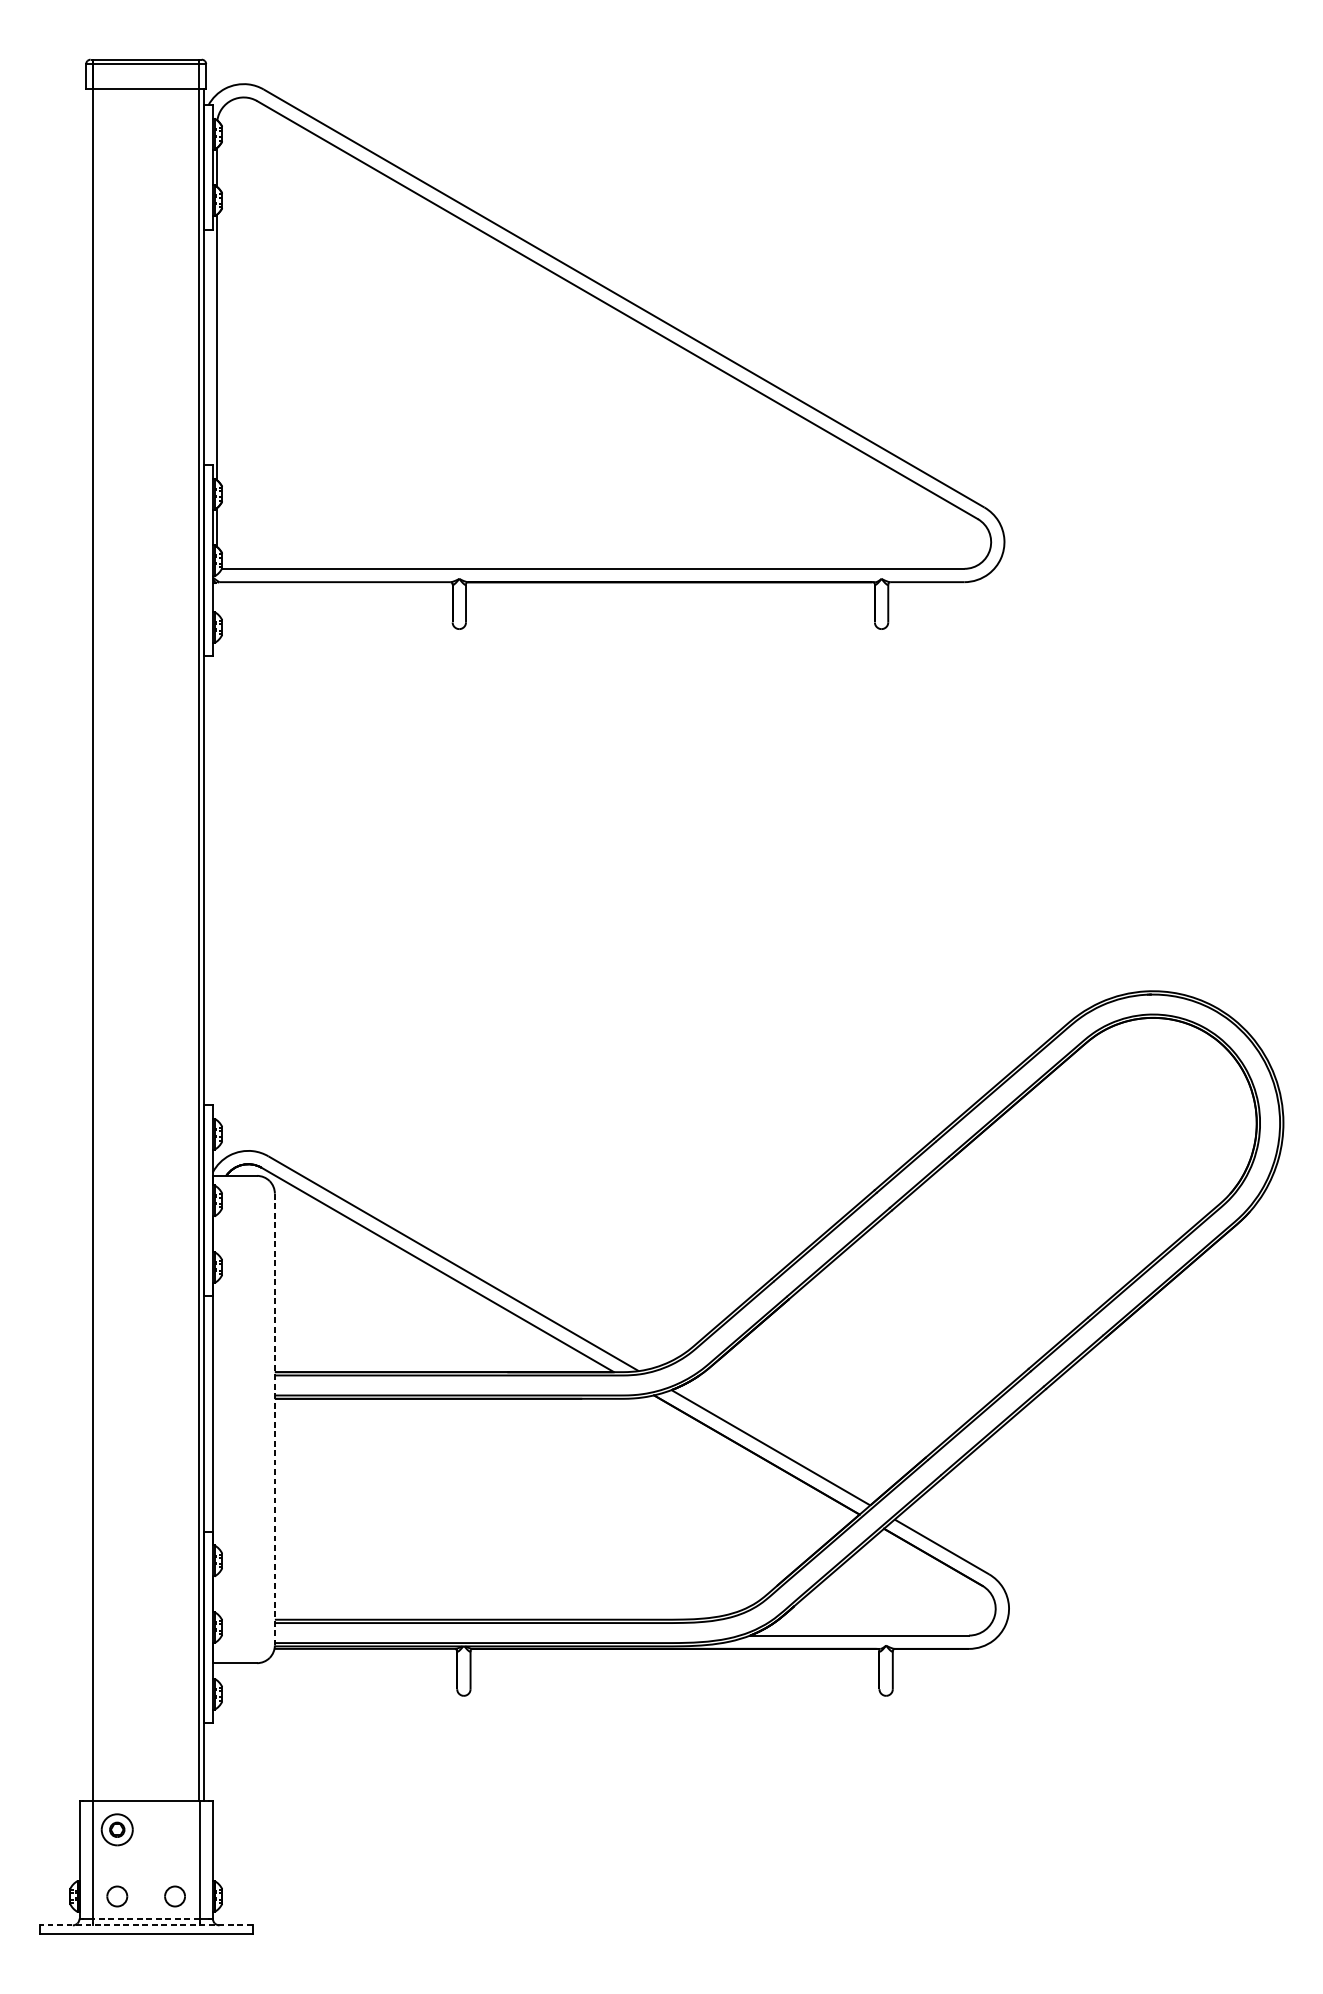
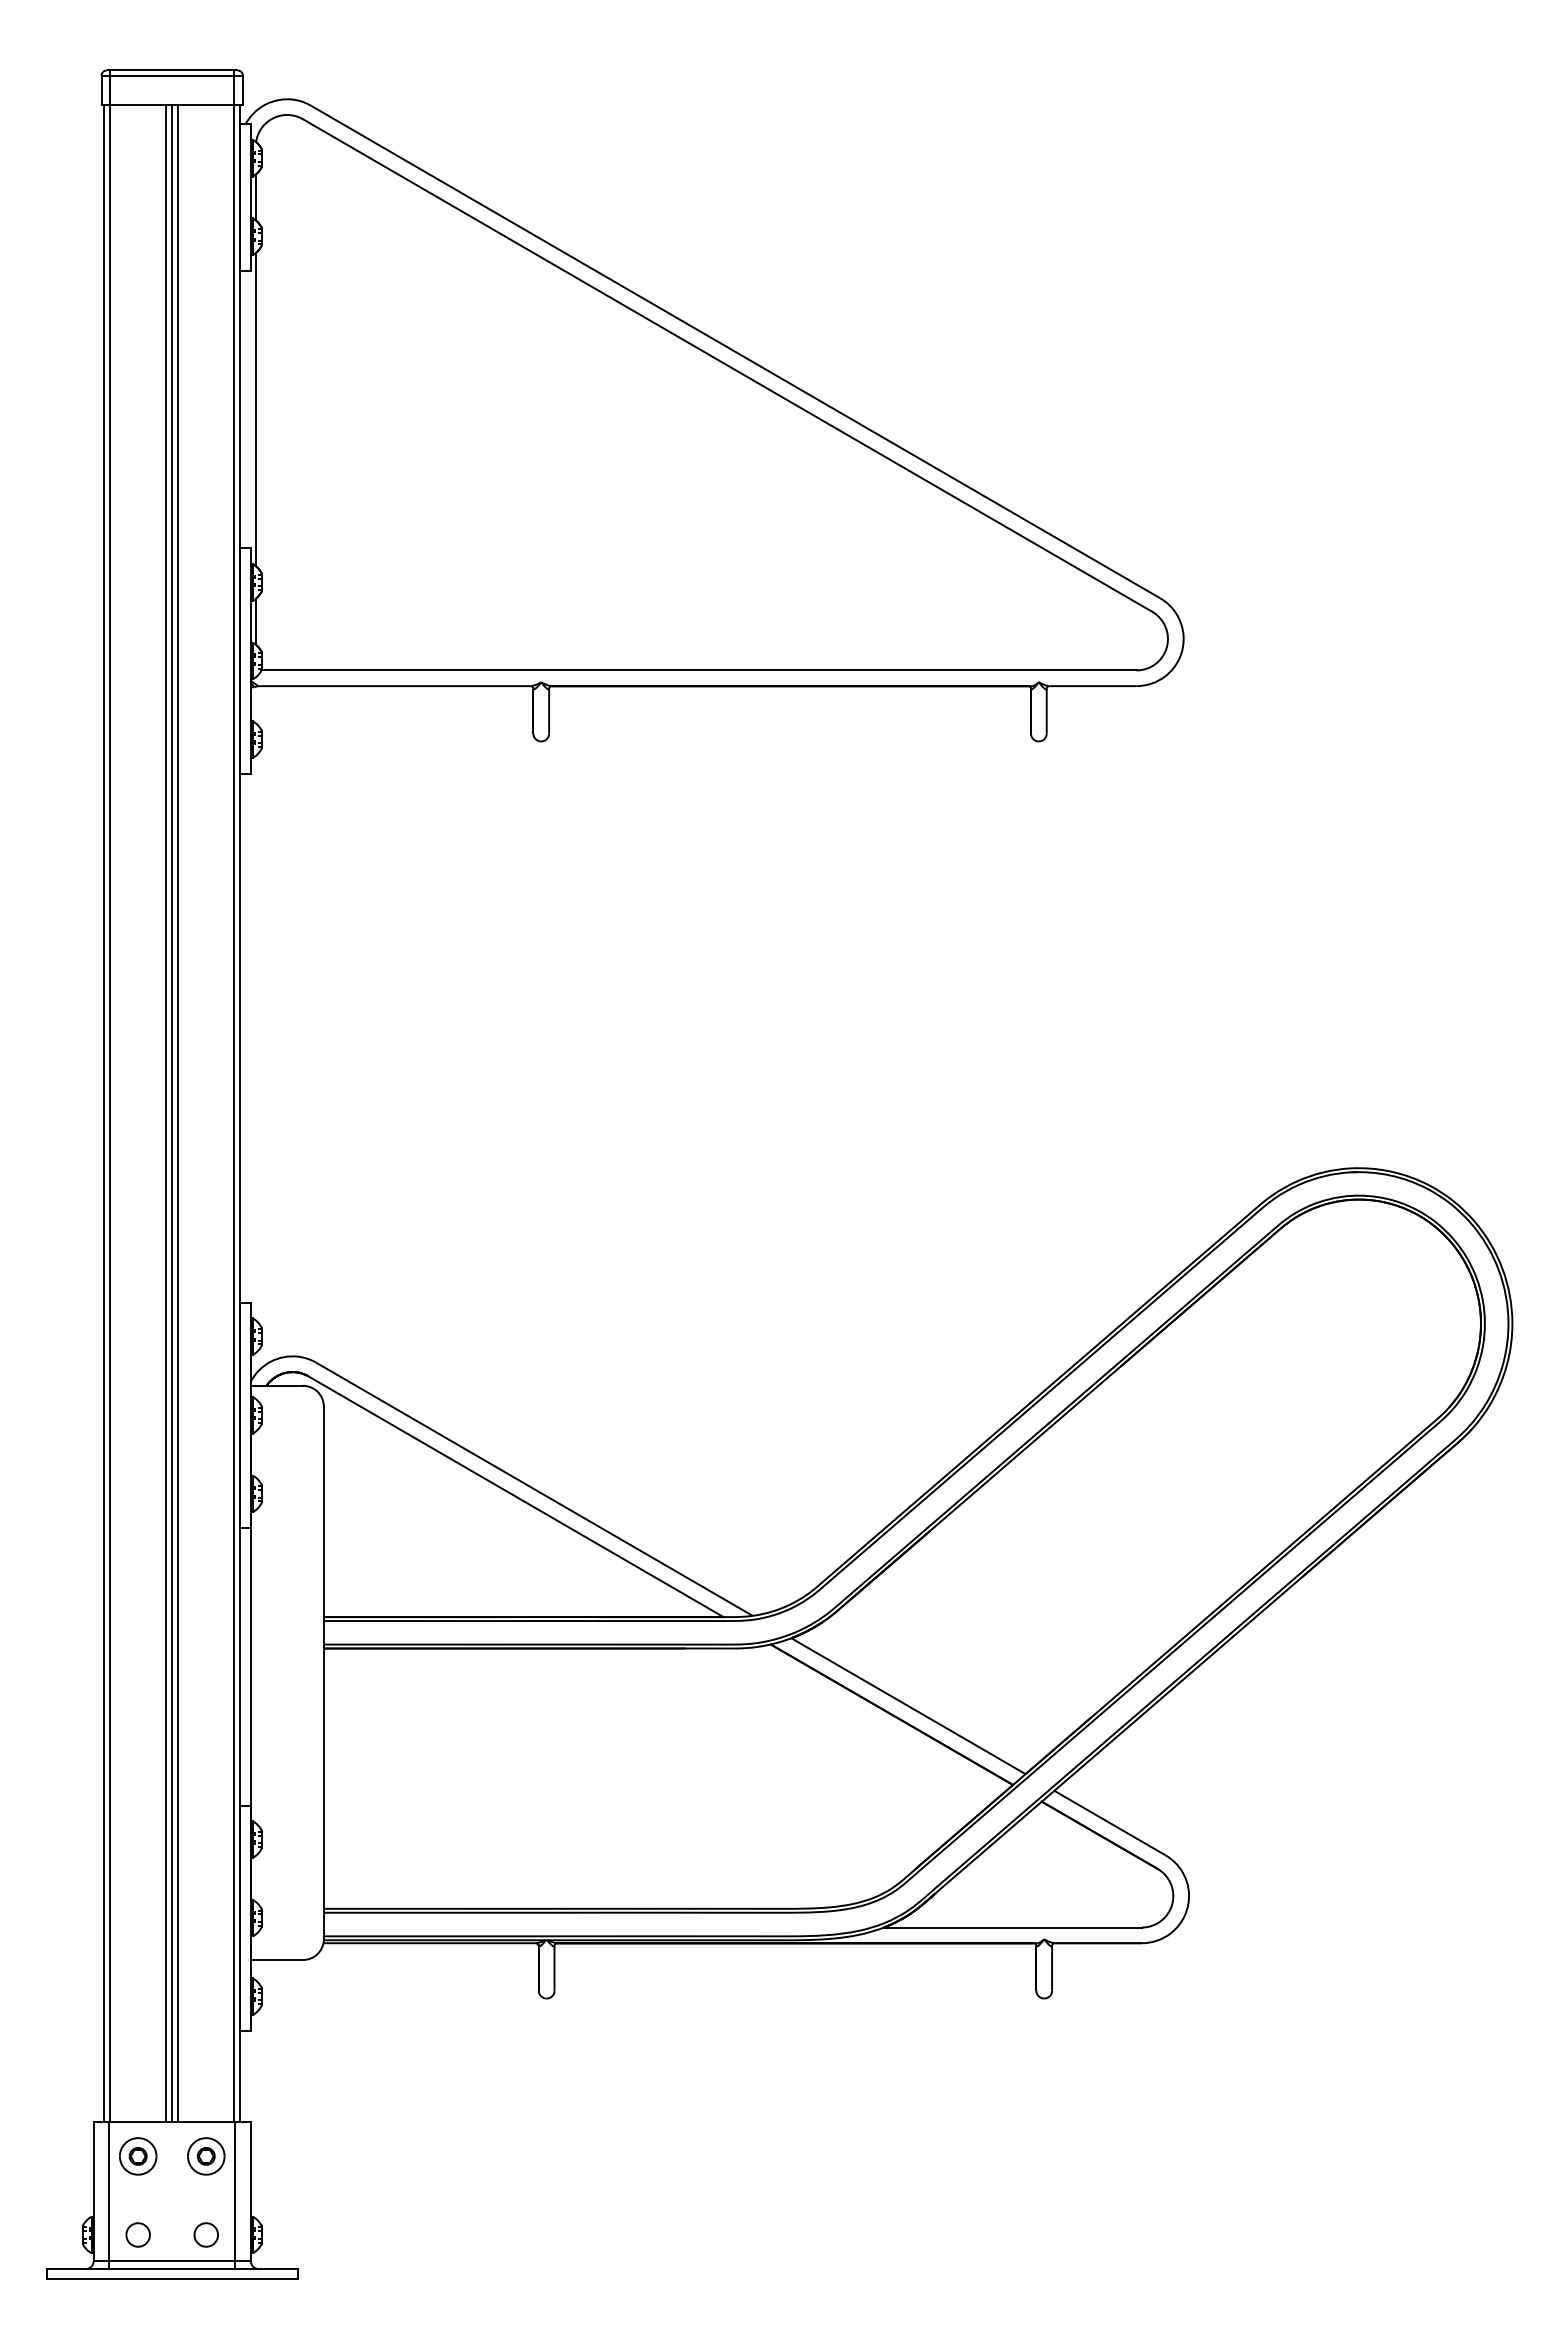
line: (88, 944) -> (104, 1113), added
line: (141, 944) -> (166, 1113), added
line: (146, 944) -> (172, 1113), added
line: (151, 944) -> (178, 1113), added
line: (274, 1420) -> (323, 1673), dashed -> solid
part: (175, 1829) -> (206, 2156), added
line: (146, 1919) -> (172, 2261), dashed -> solid
line: (146, 1925) -> (172, 2269), dashed -> solid

